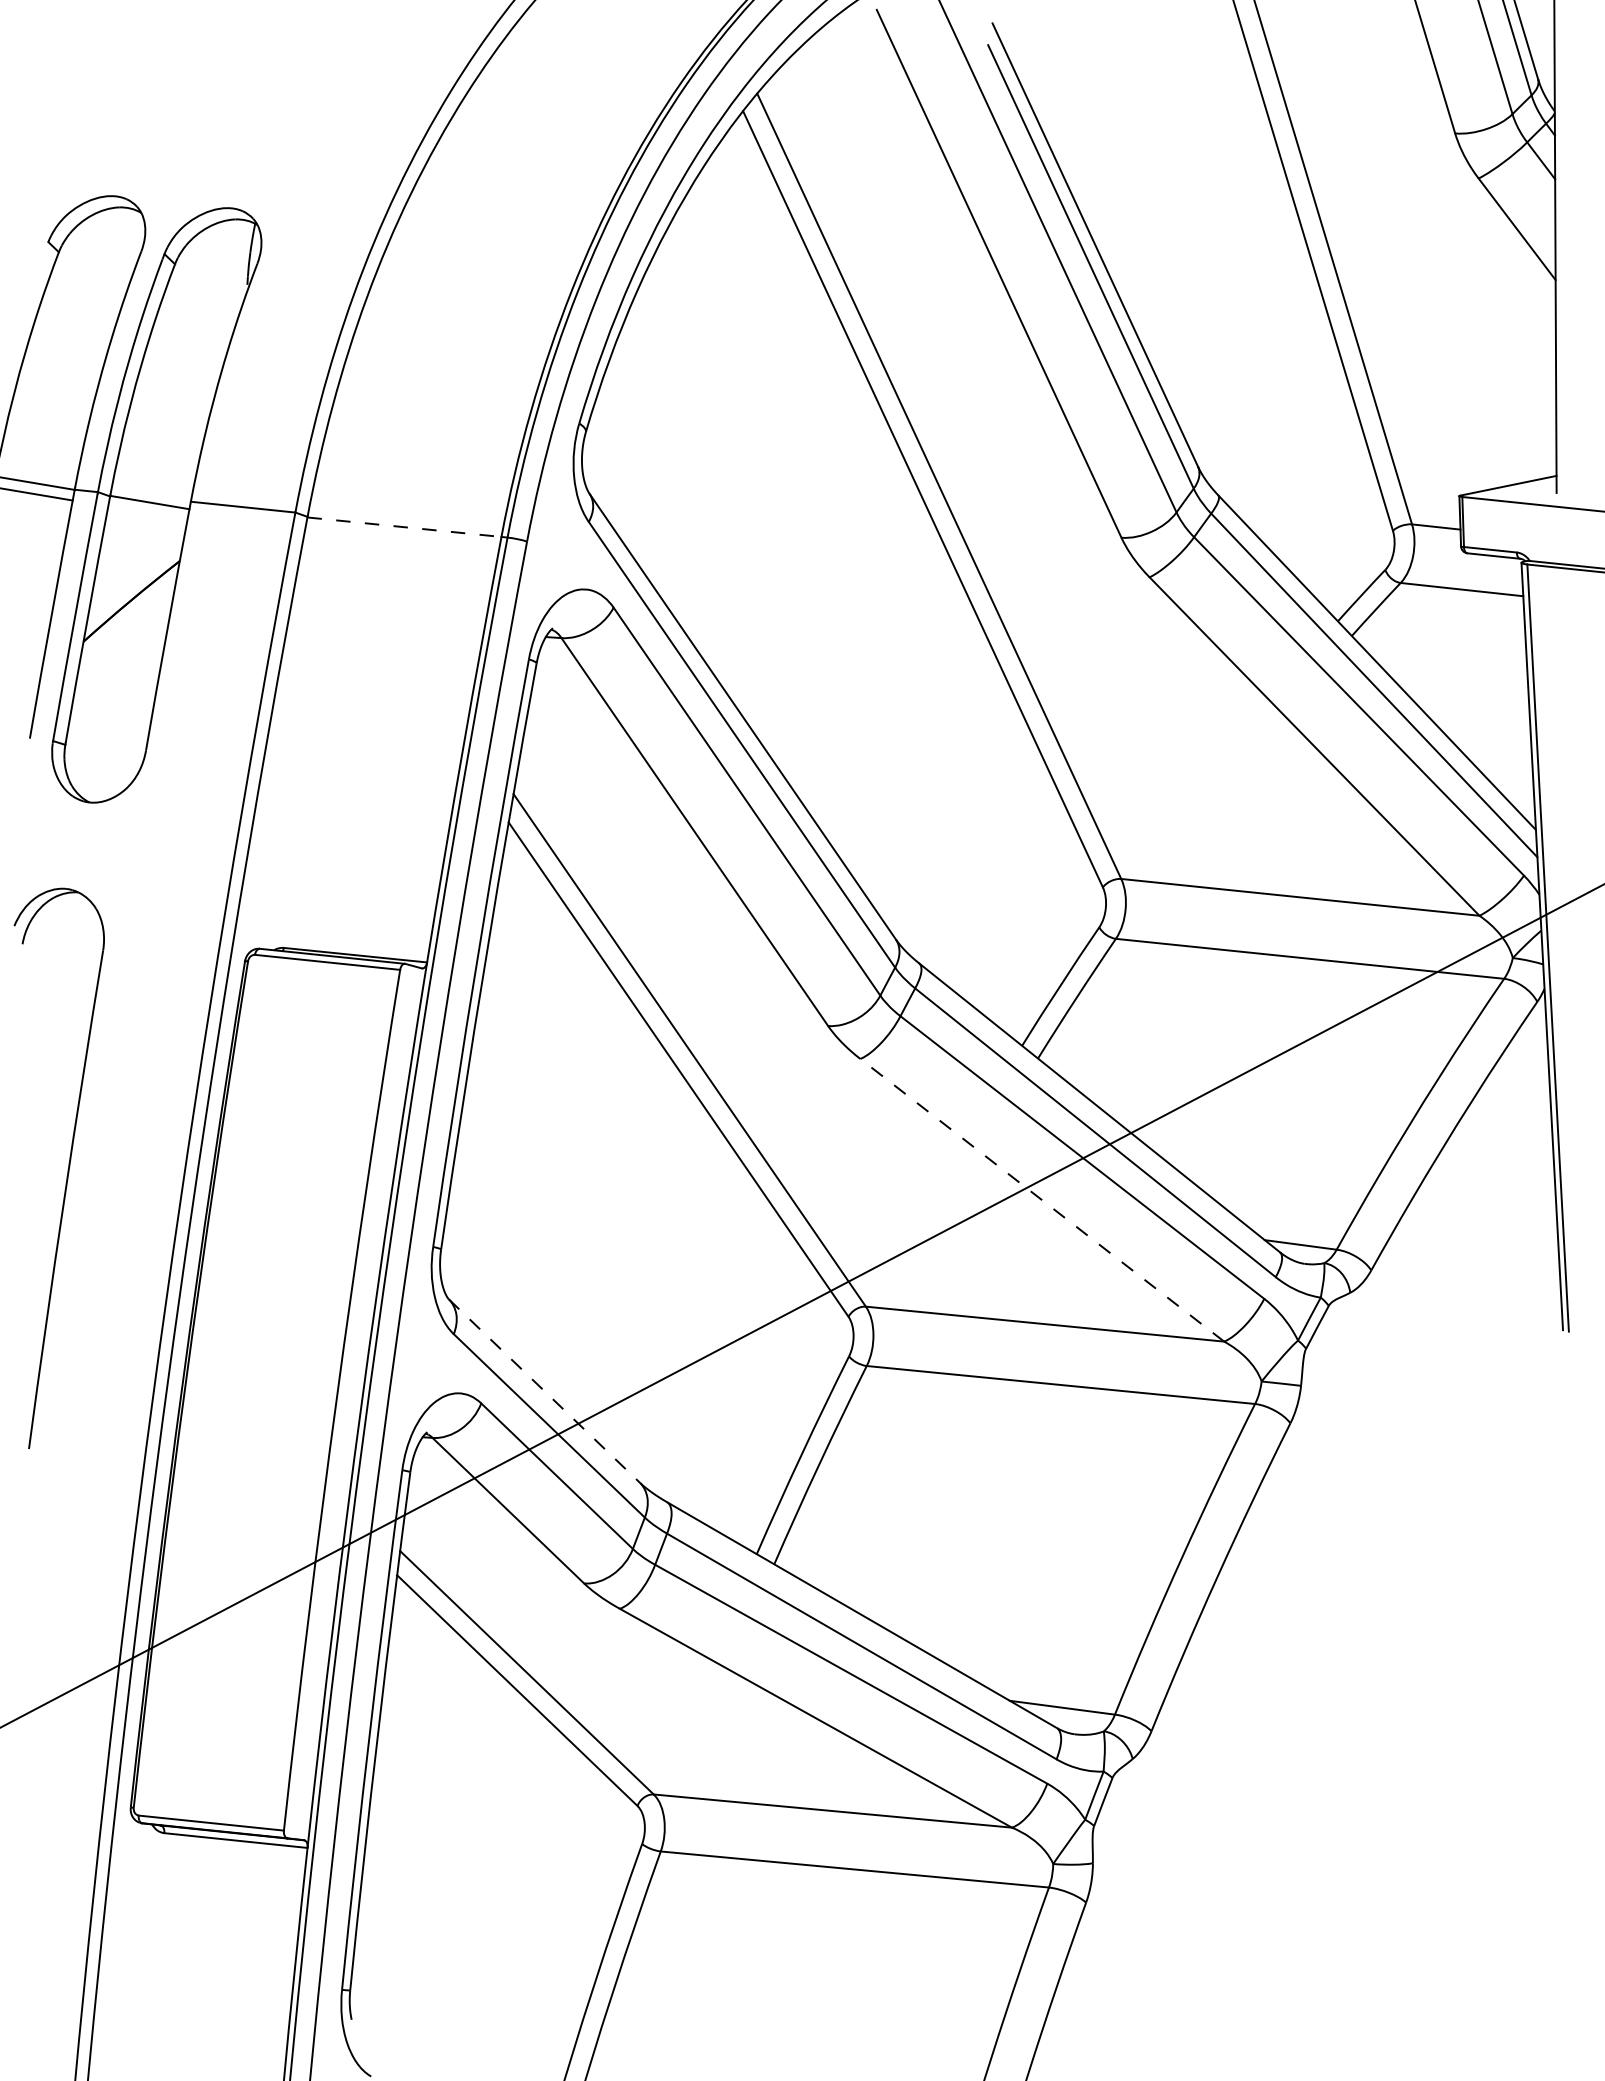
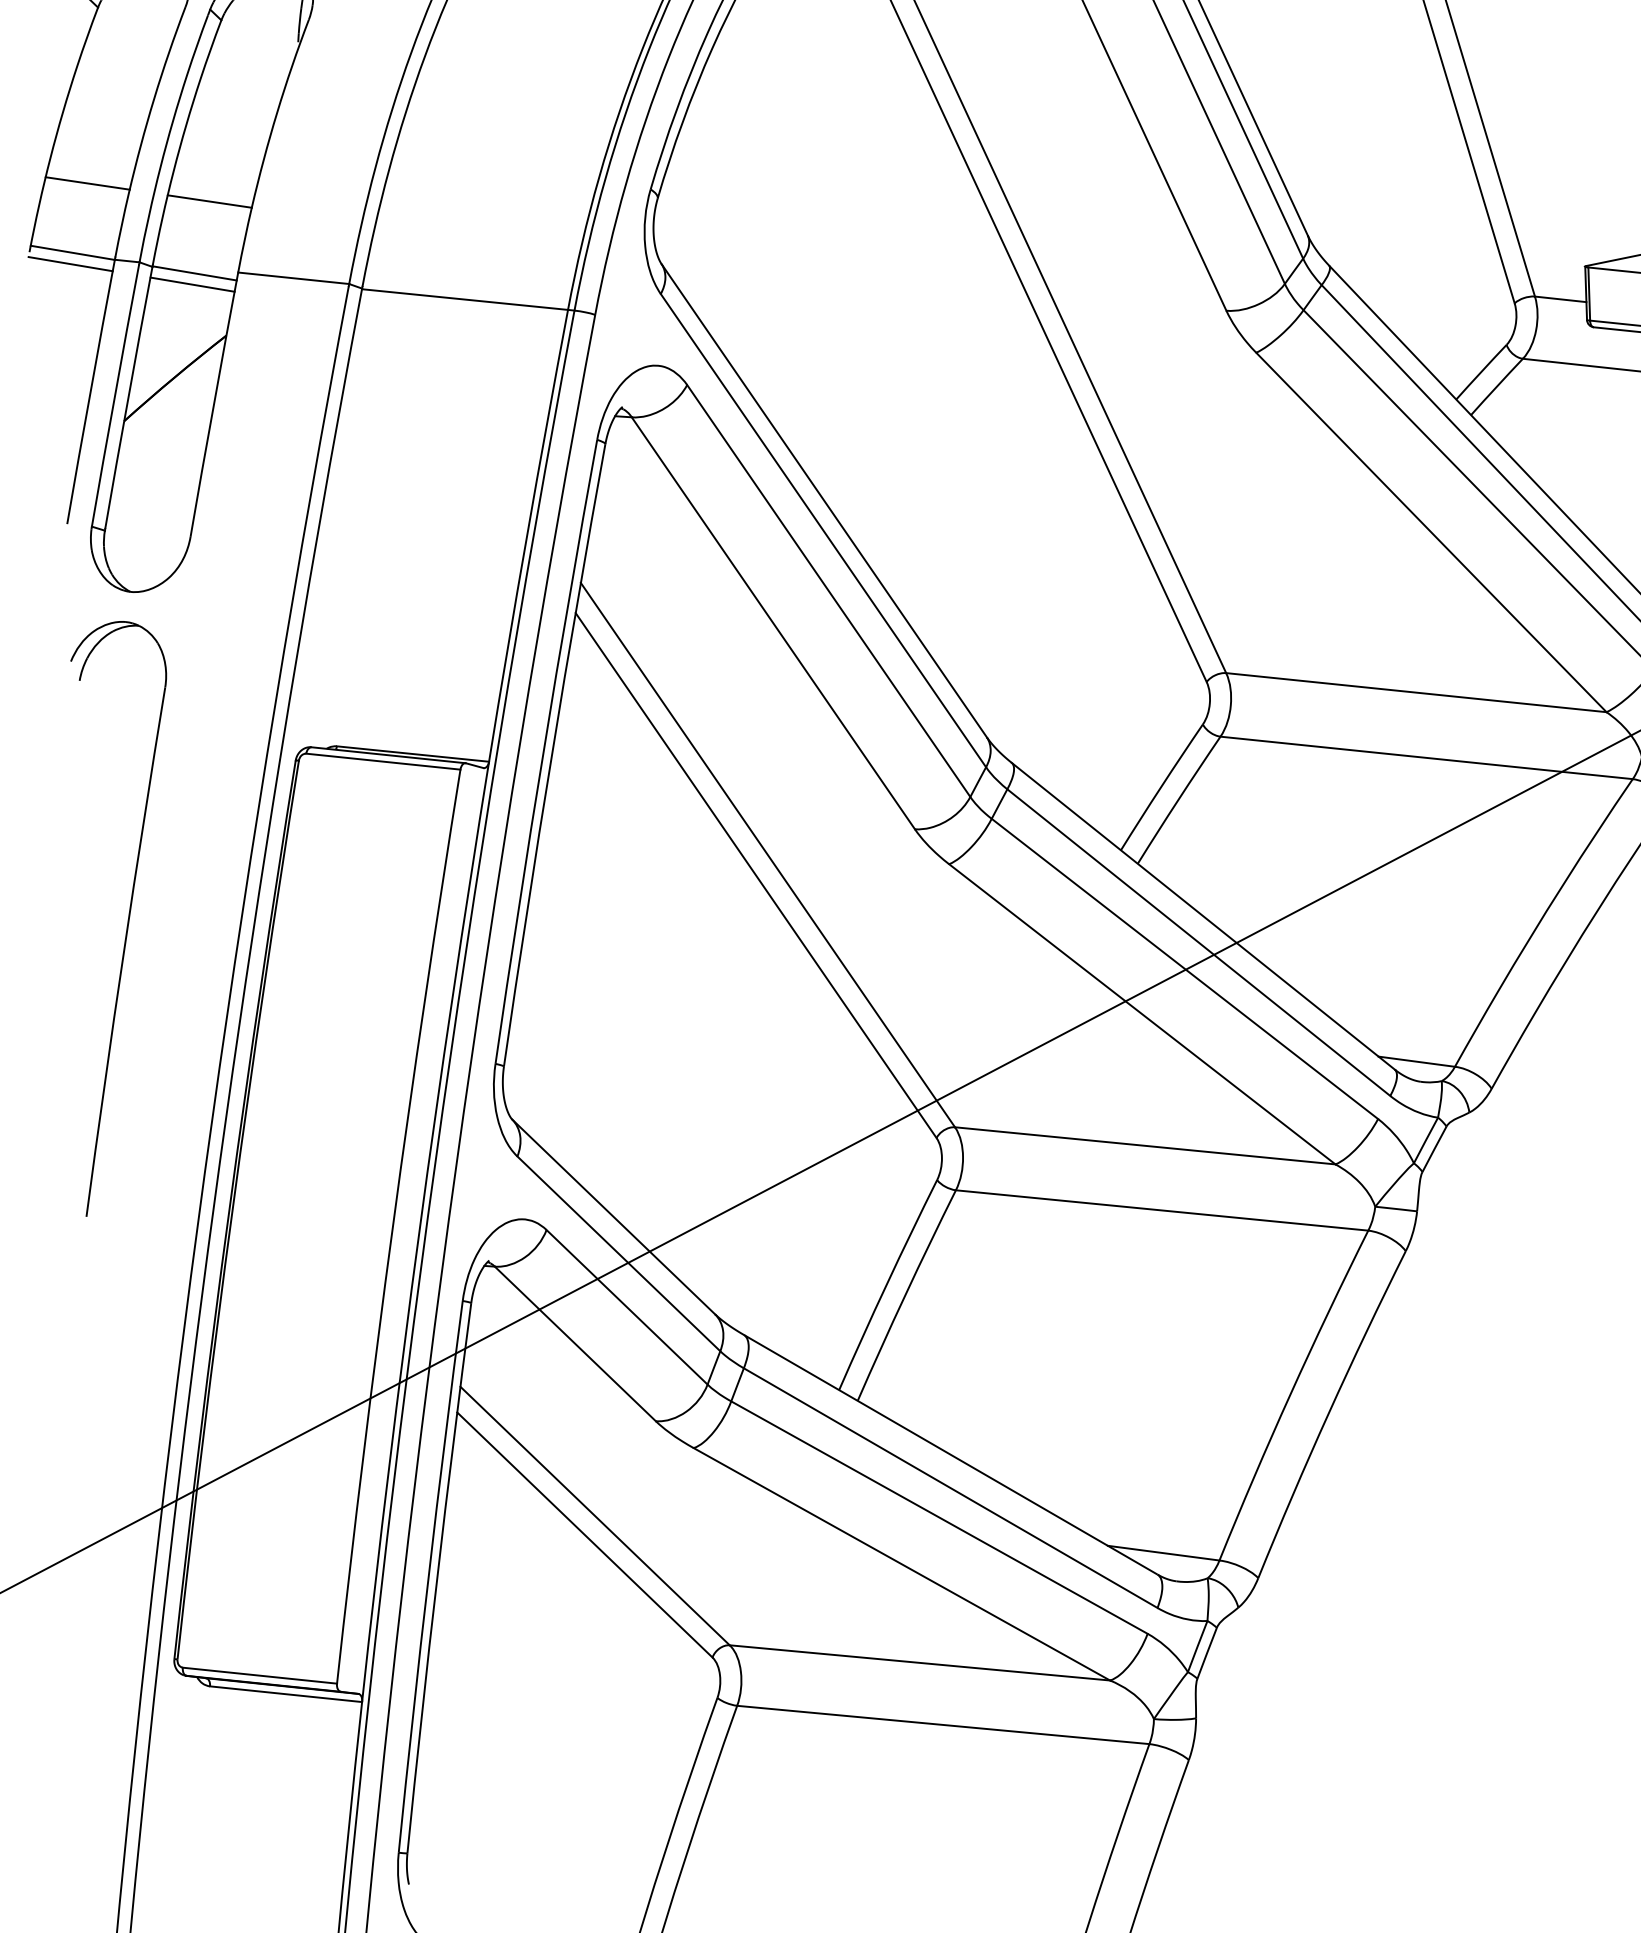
line: (48, 417) -> (87, 183), added
line: (163, 434) -> (209, 201), added
line: (147, 512) -> (192, 283), added
line: (405, 527) -> (466, 299), dashed -> solid
part: (67, 1169) -> (127, 920), moved
line: (1041, 1199) -> (1141, 1013), dashed -> solid
line: (544, 1391) -> (613, 1217), dashed -> solid

